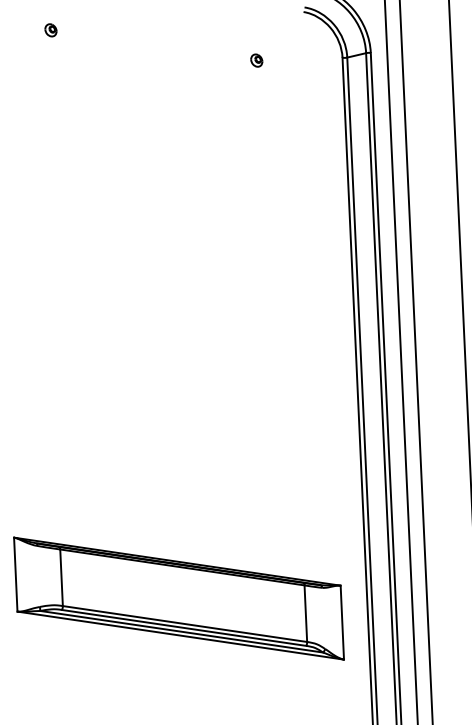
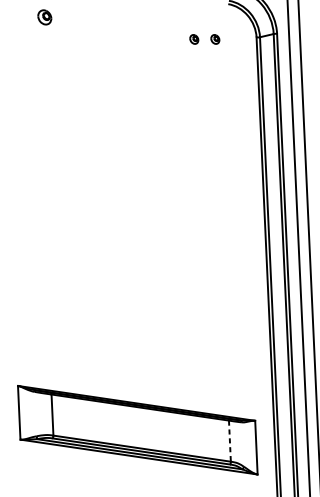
part: (50, 30) -> (44, 17), size x1.6
part: (285, 60) -> (215, 39), added
line: (305, 614) -> (229, 441), solid -> dashed

